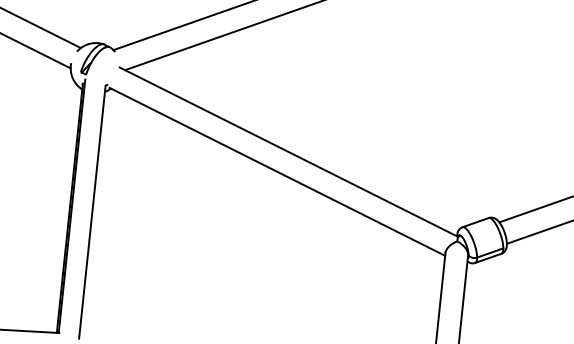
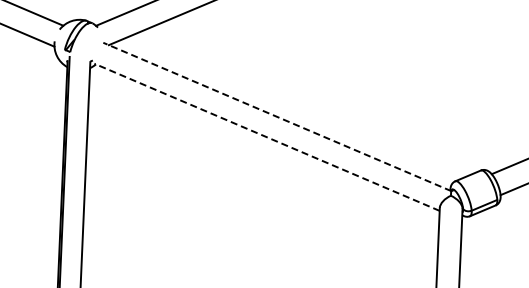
line: (288, 151) -> (276, 116), solid -> dashed
line: (277, 171) -> (267, 136), solid -> dashed

